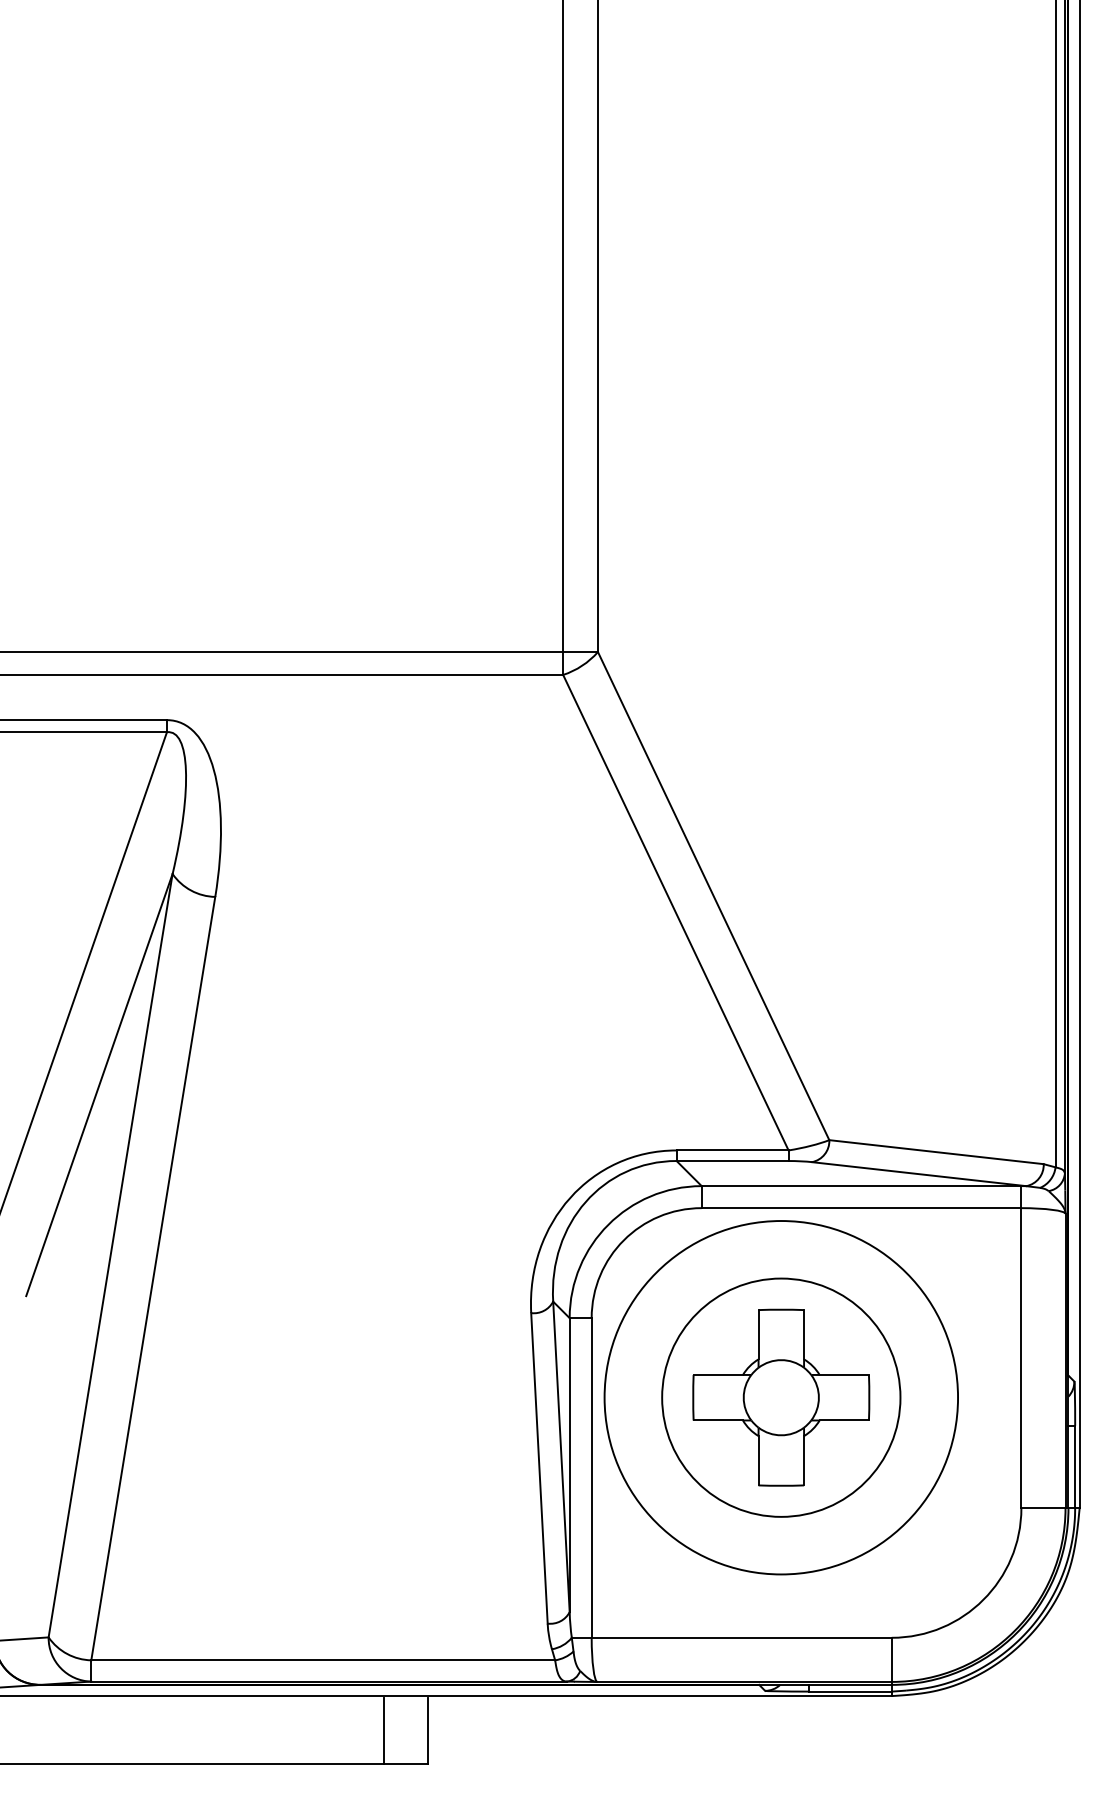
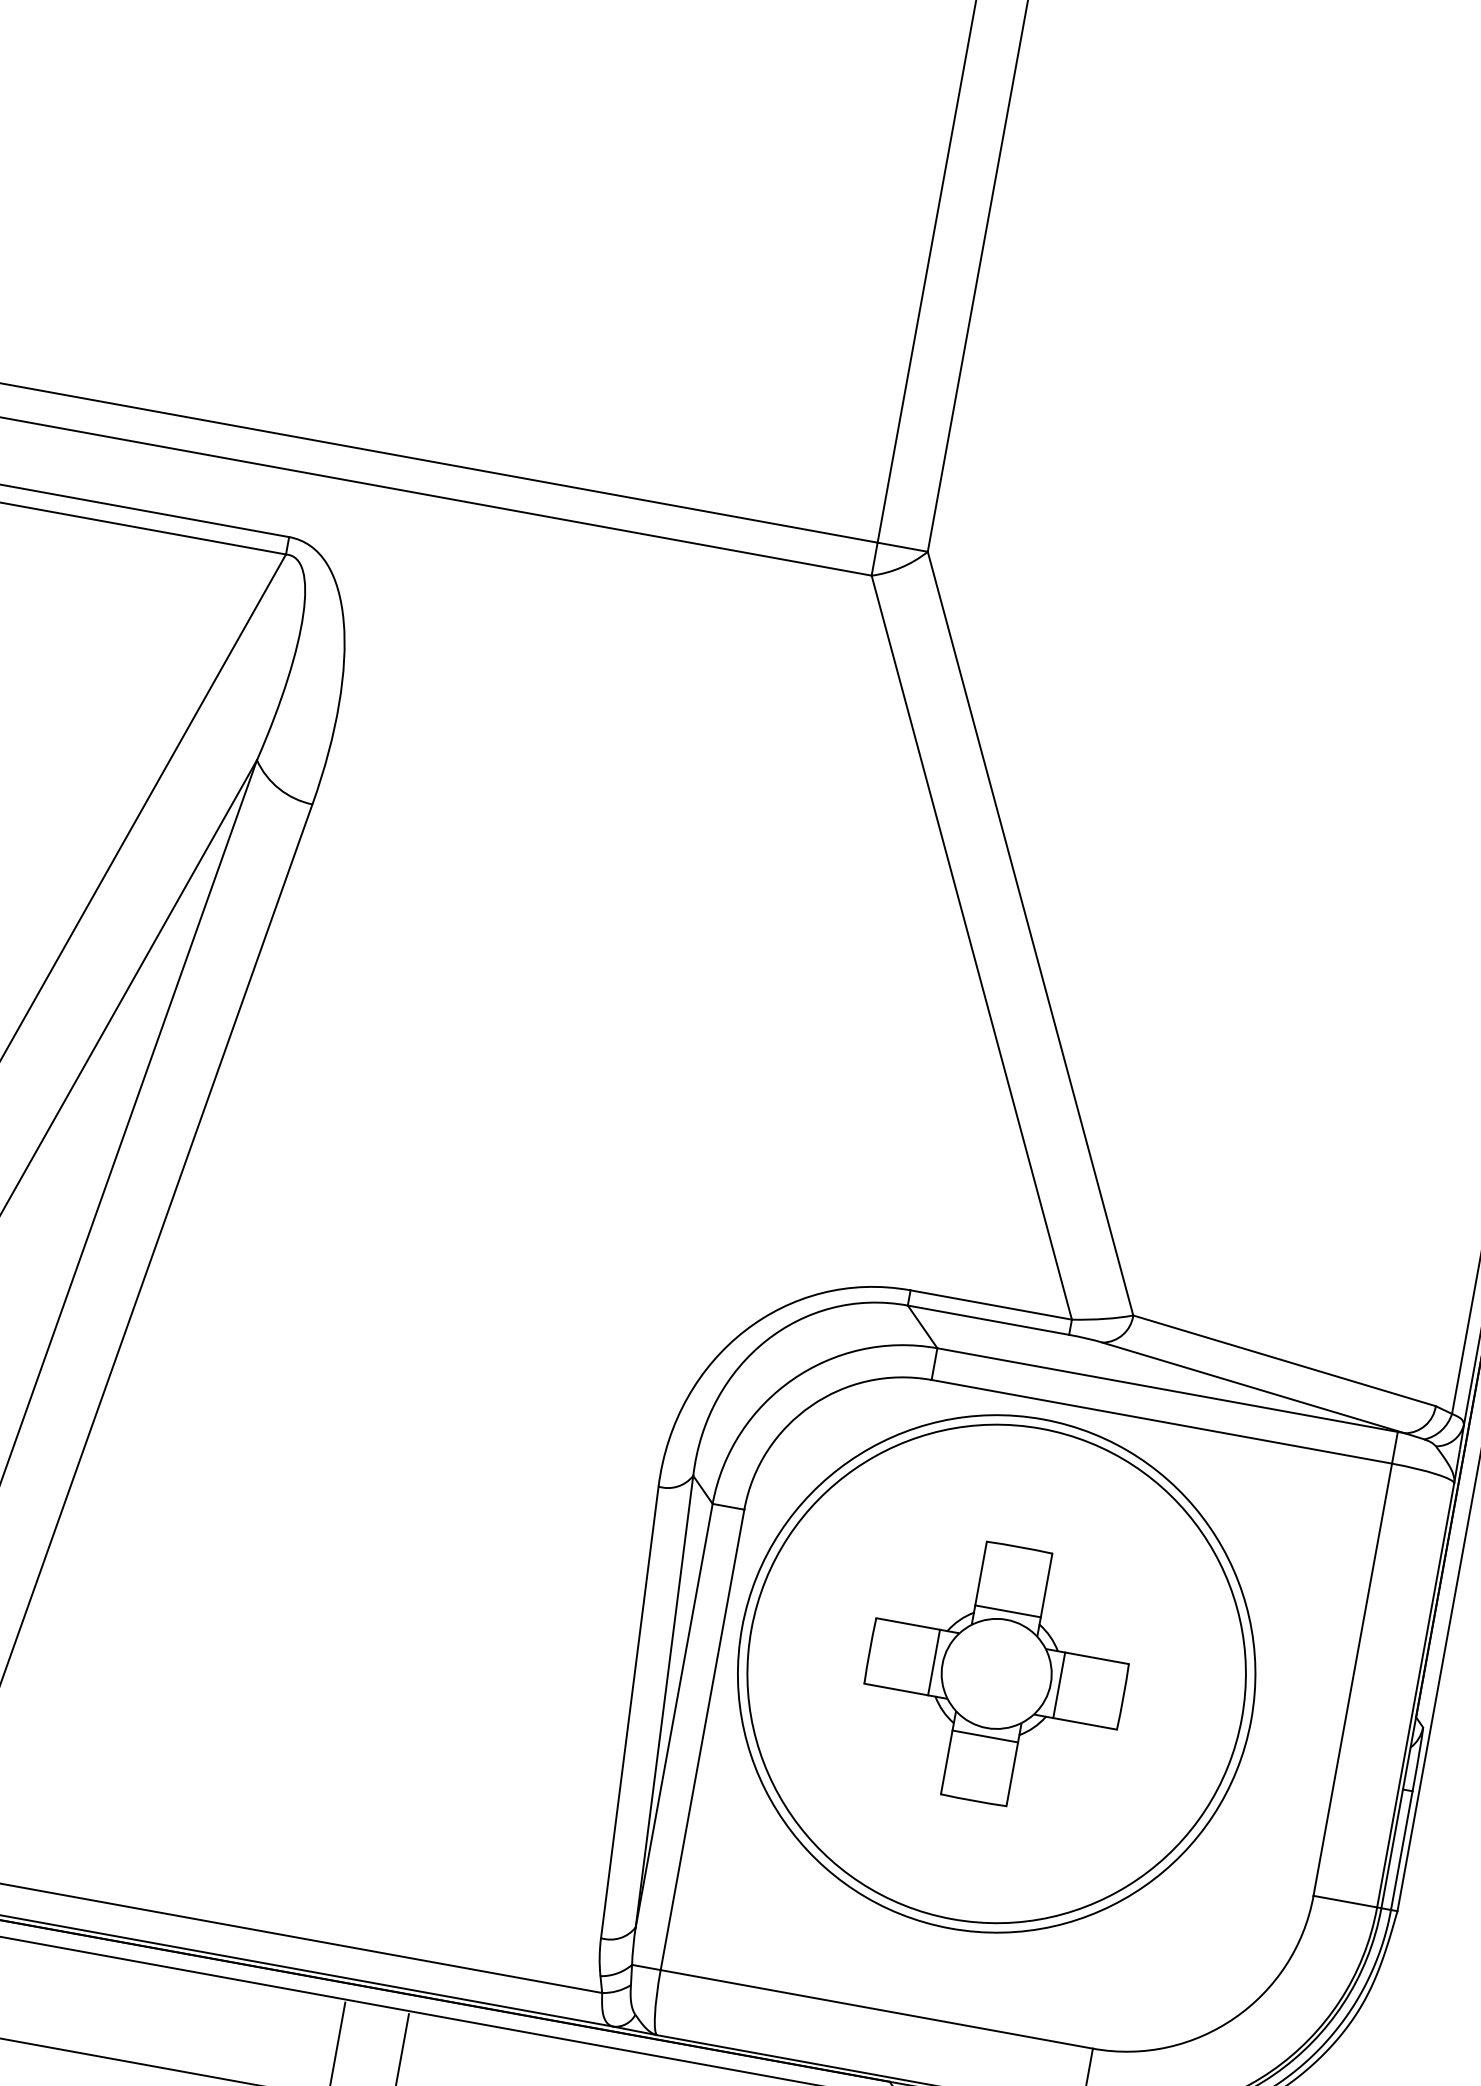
line: (781, 1354) -> (1008, 1611), added
line: (737, 1397) -> (933, 1662), added
circle: (781, 1397) -> (997, 1673), size x1.43
line: (824, 1397) -> (1058, 1684), added
line: (781, 1441) -> (985, 1737), added

